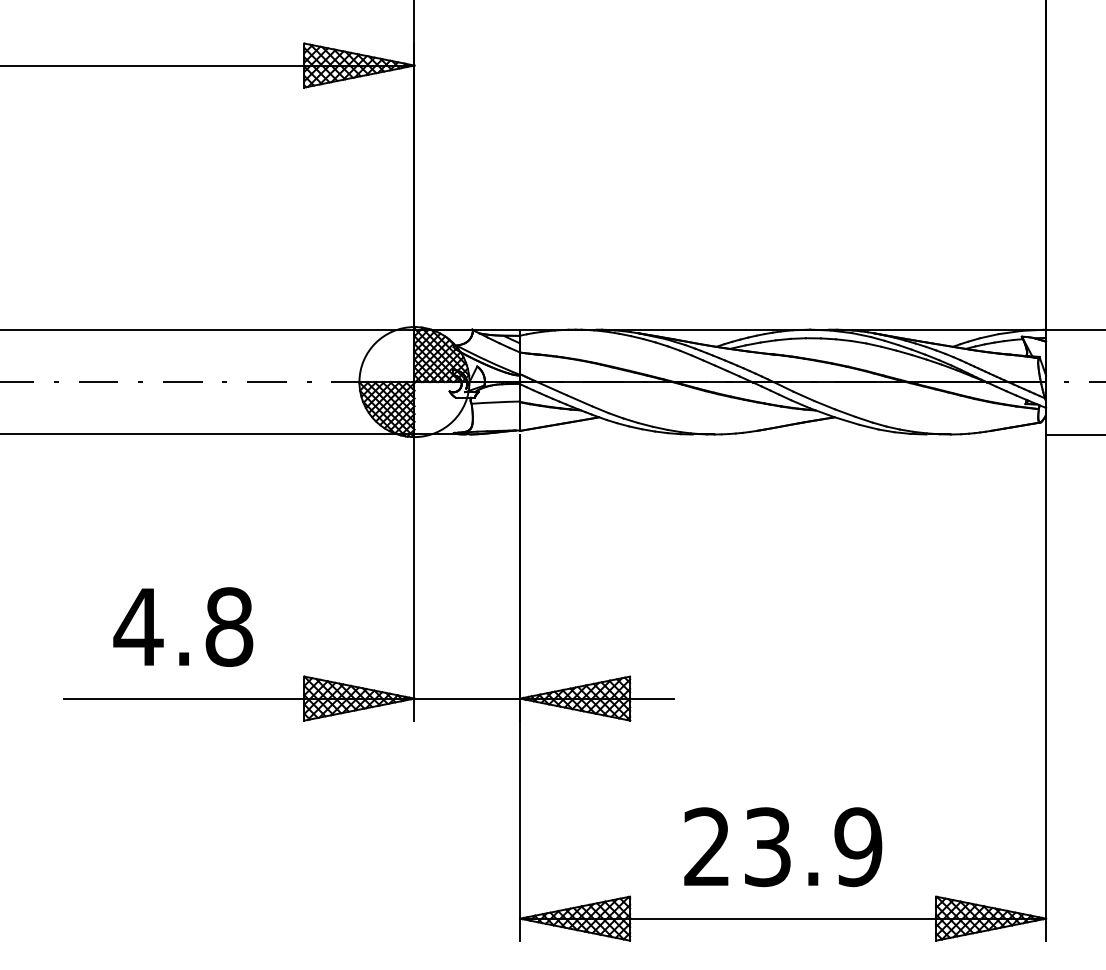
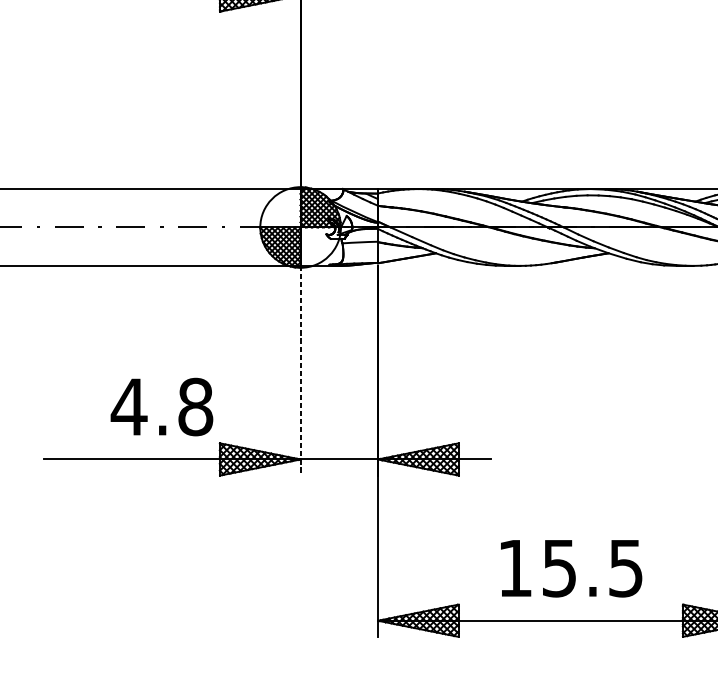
line: (414, 578) -> (300, 371), solid -> dashed
text: (183, 626) -> (162, 406), moved
text: (783, 846) -> (571, 567), 23.9 -> 15.5

